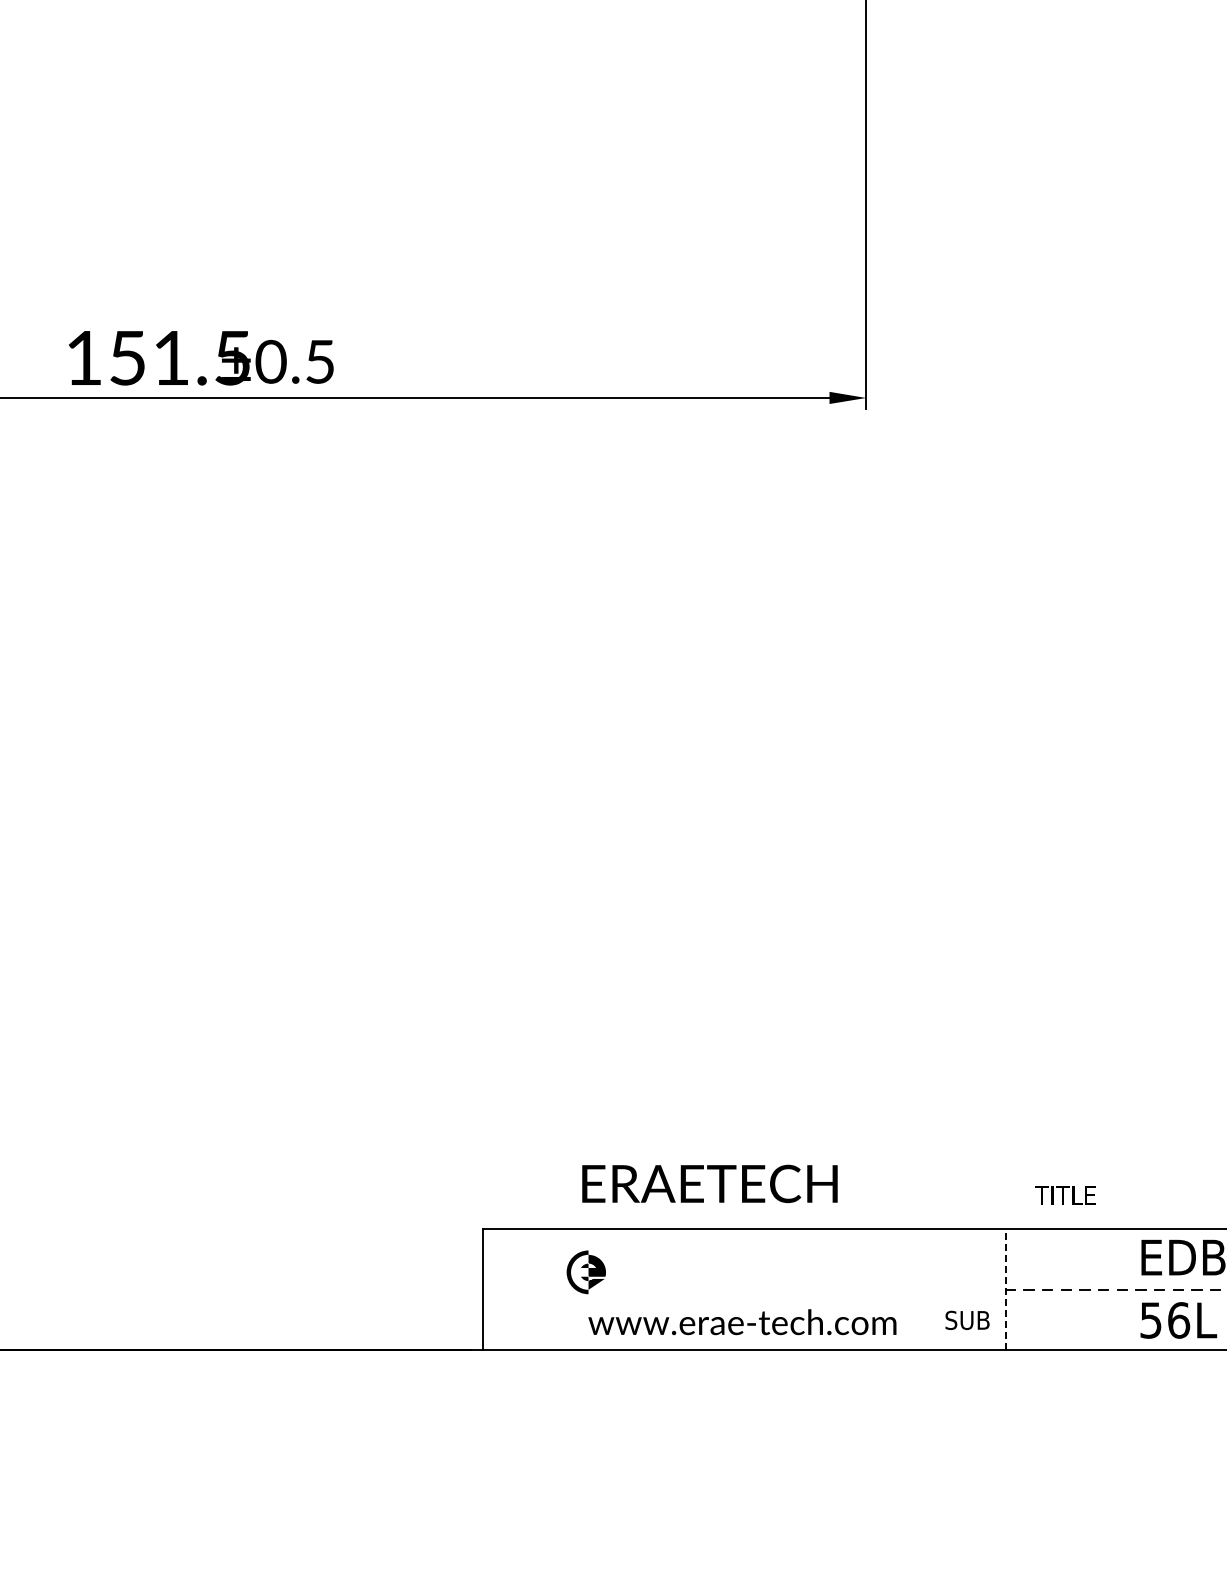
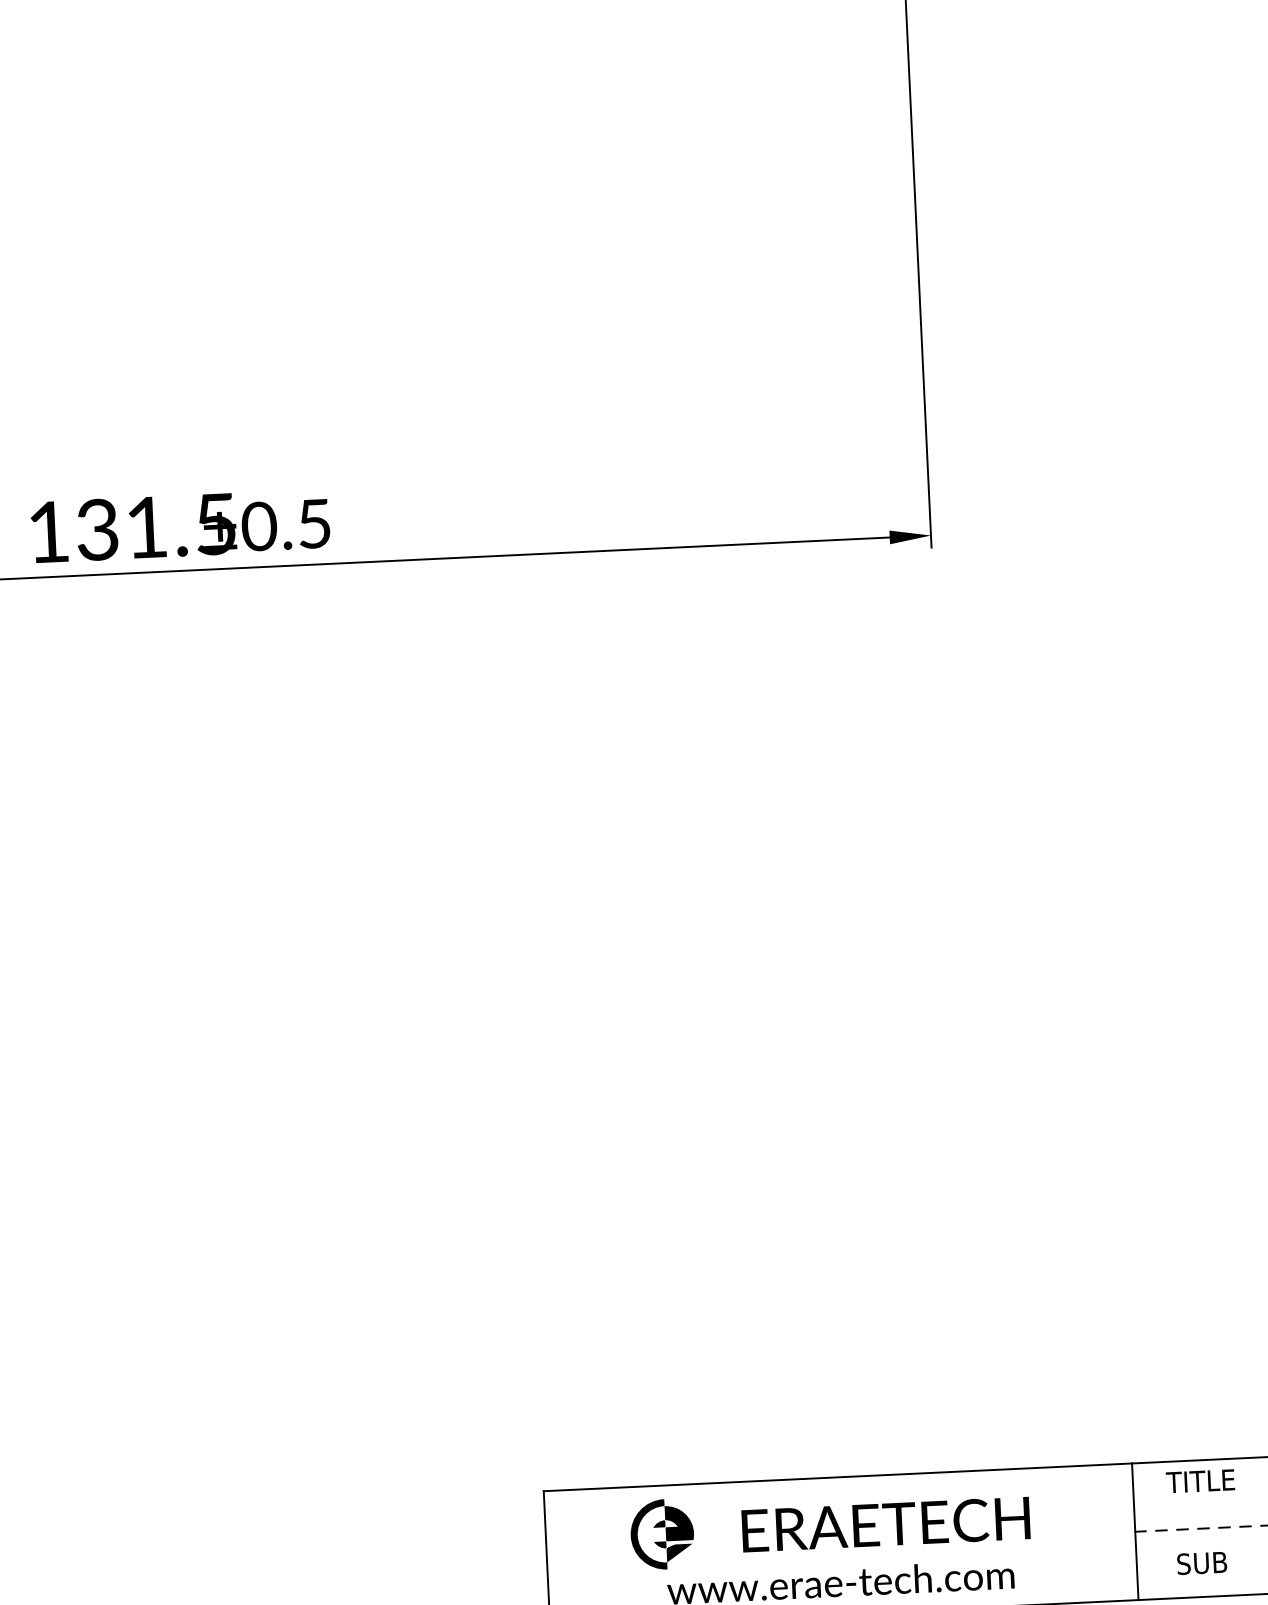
text: (127, 357) -> (97, 529), 151.5 -> 131.5
text: (709, 1183) -> (885, 1524), moved
text: (1065, 1195) -> (1200, 1481), moved
part: (586, 1272) -> (662, 1534), size x1.43
line: (1005, 1289) -> (1135, 1531), dashed -> solid
text: (967, 1319) -> (1202, 1562), moved

